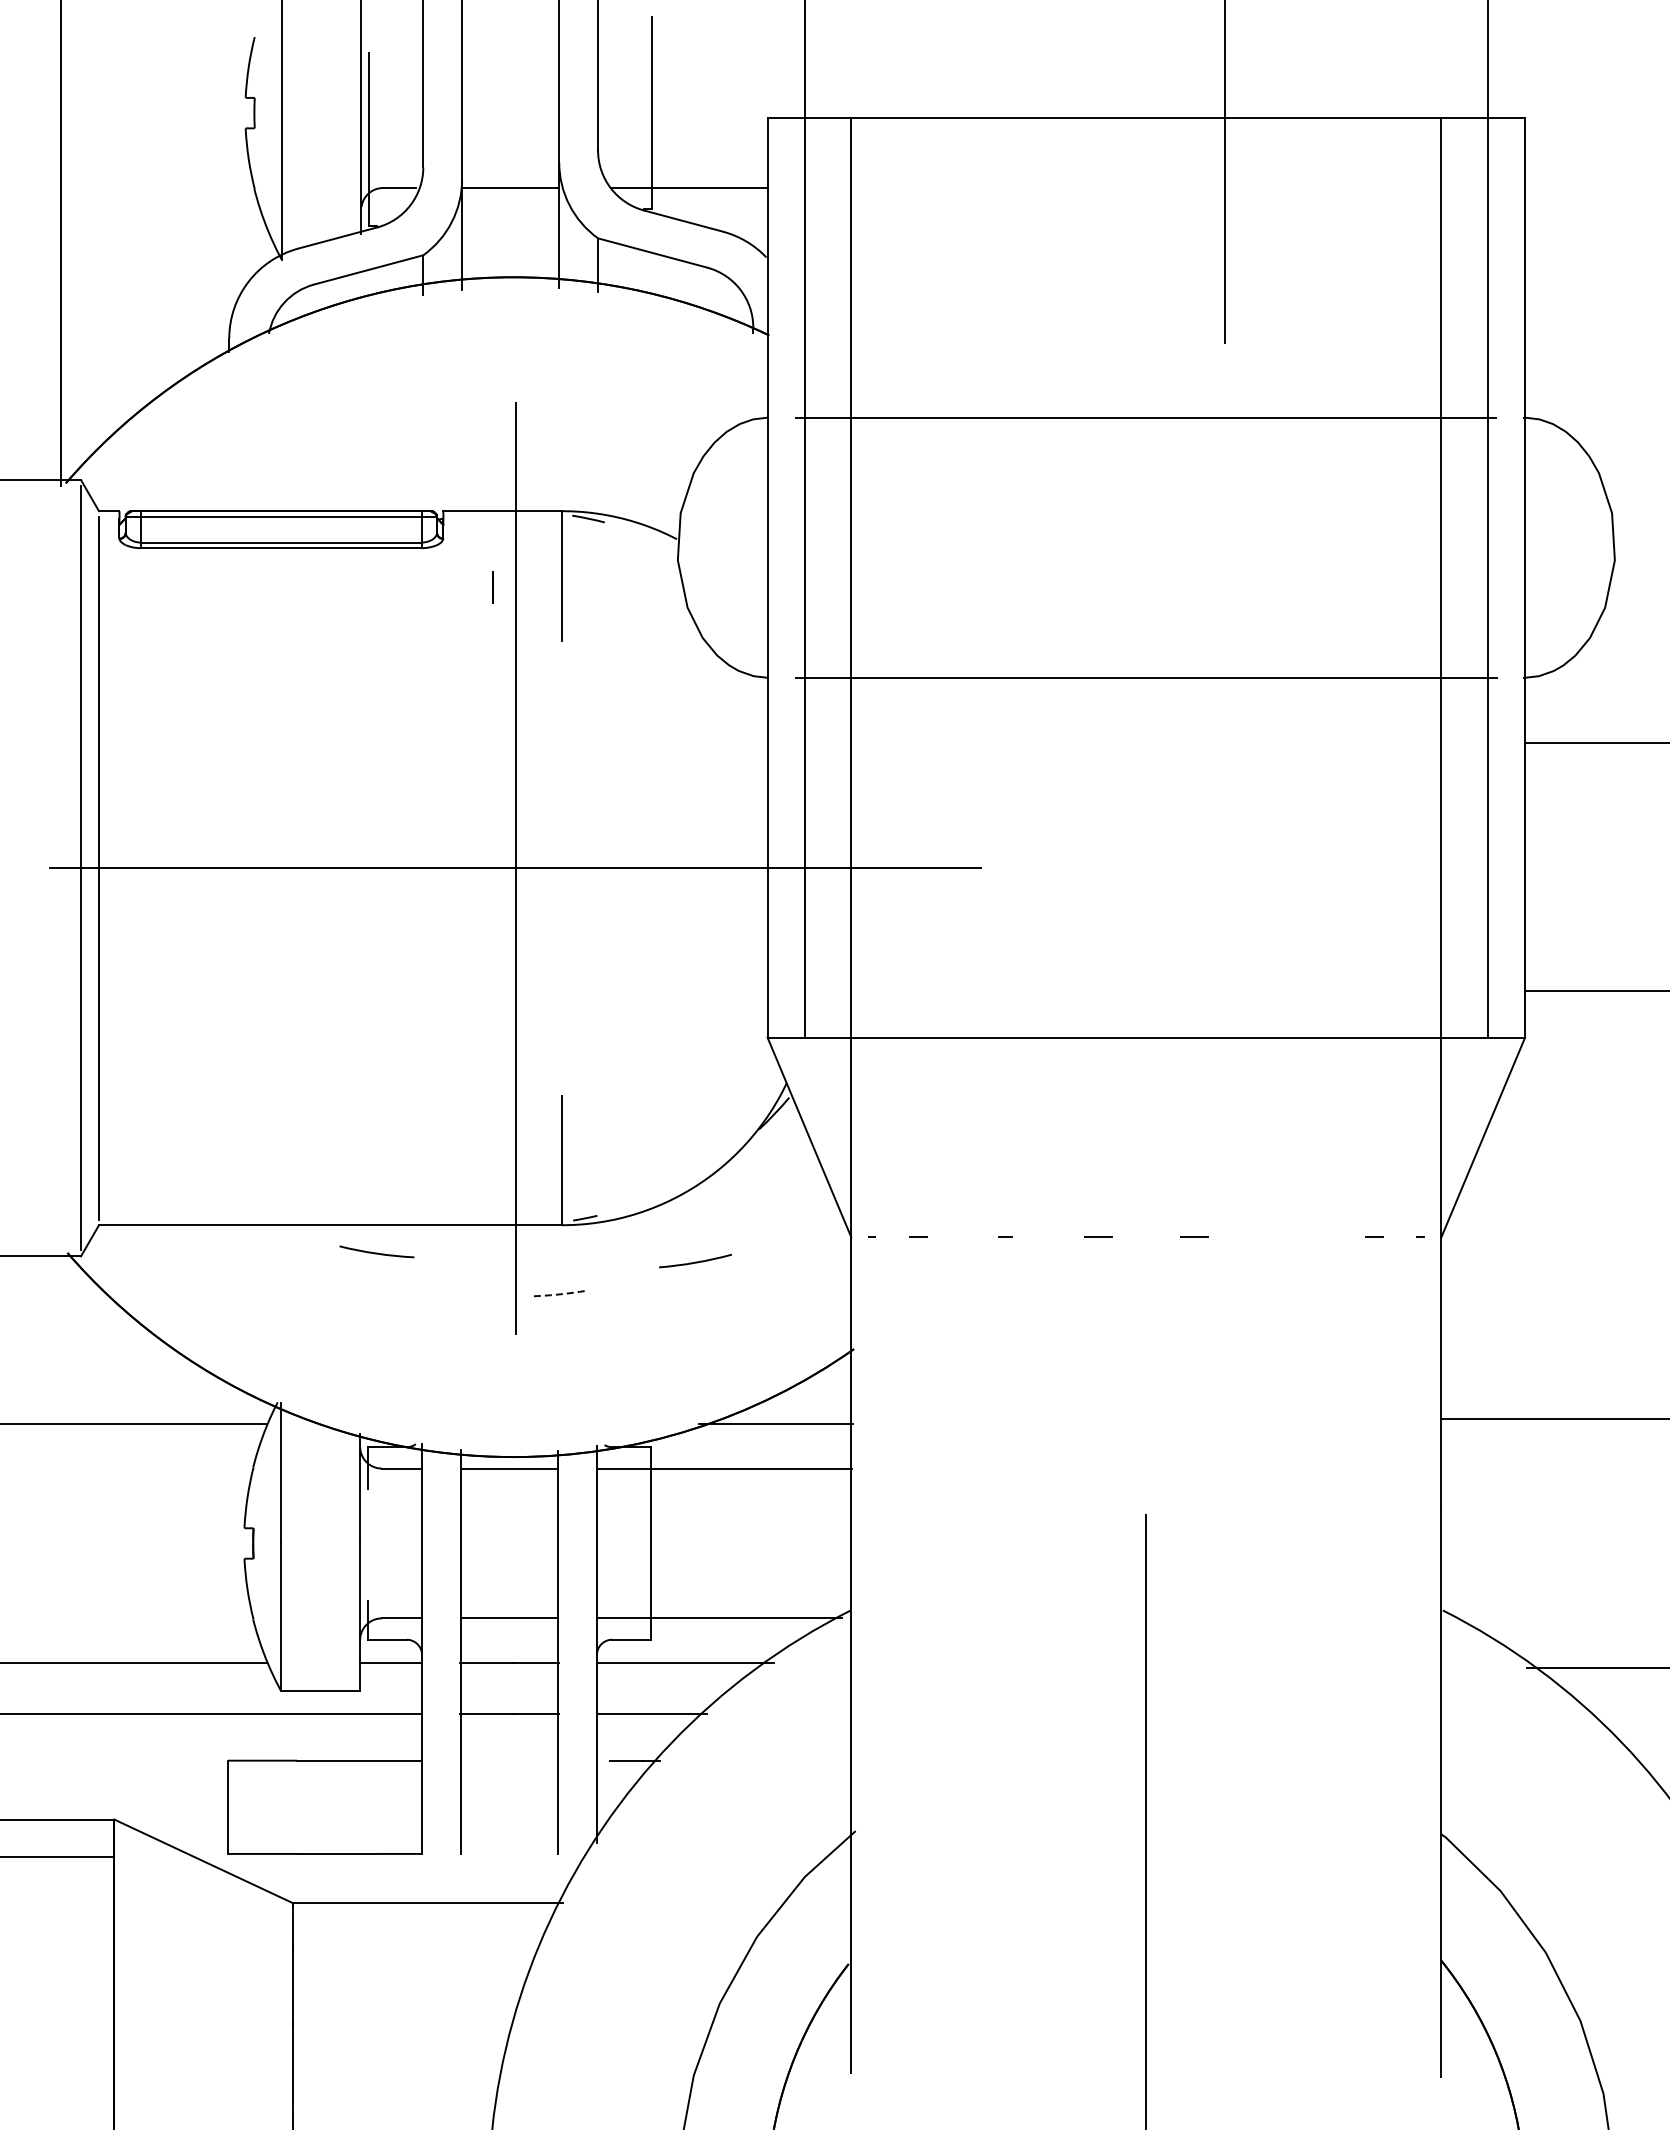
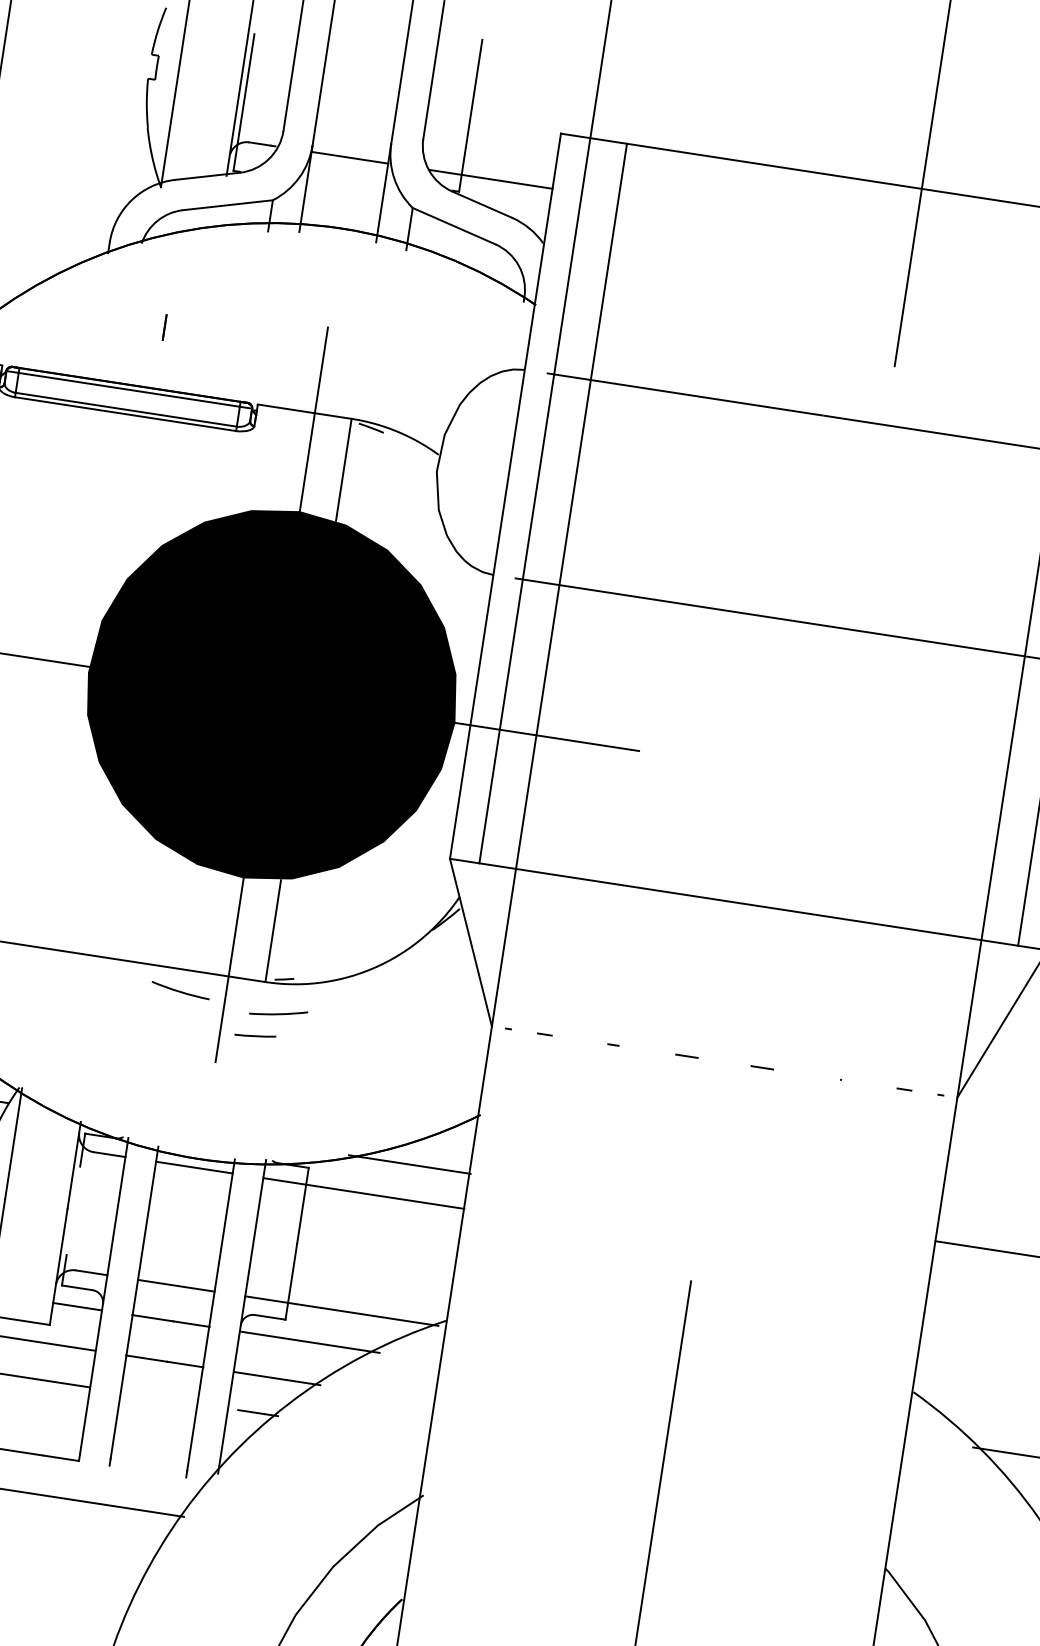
line: (492, 587) -> (163, 327), moved
fill: (515, 868) -> (271, 695), added
arc: (376, 1252) -> (180, 991), moved
arc: (695, 1261) -> (278, 1013), moved
arc: (560, 1294) -> (255, 1036), dashed -> solid

